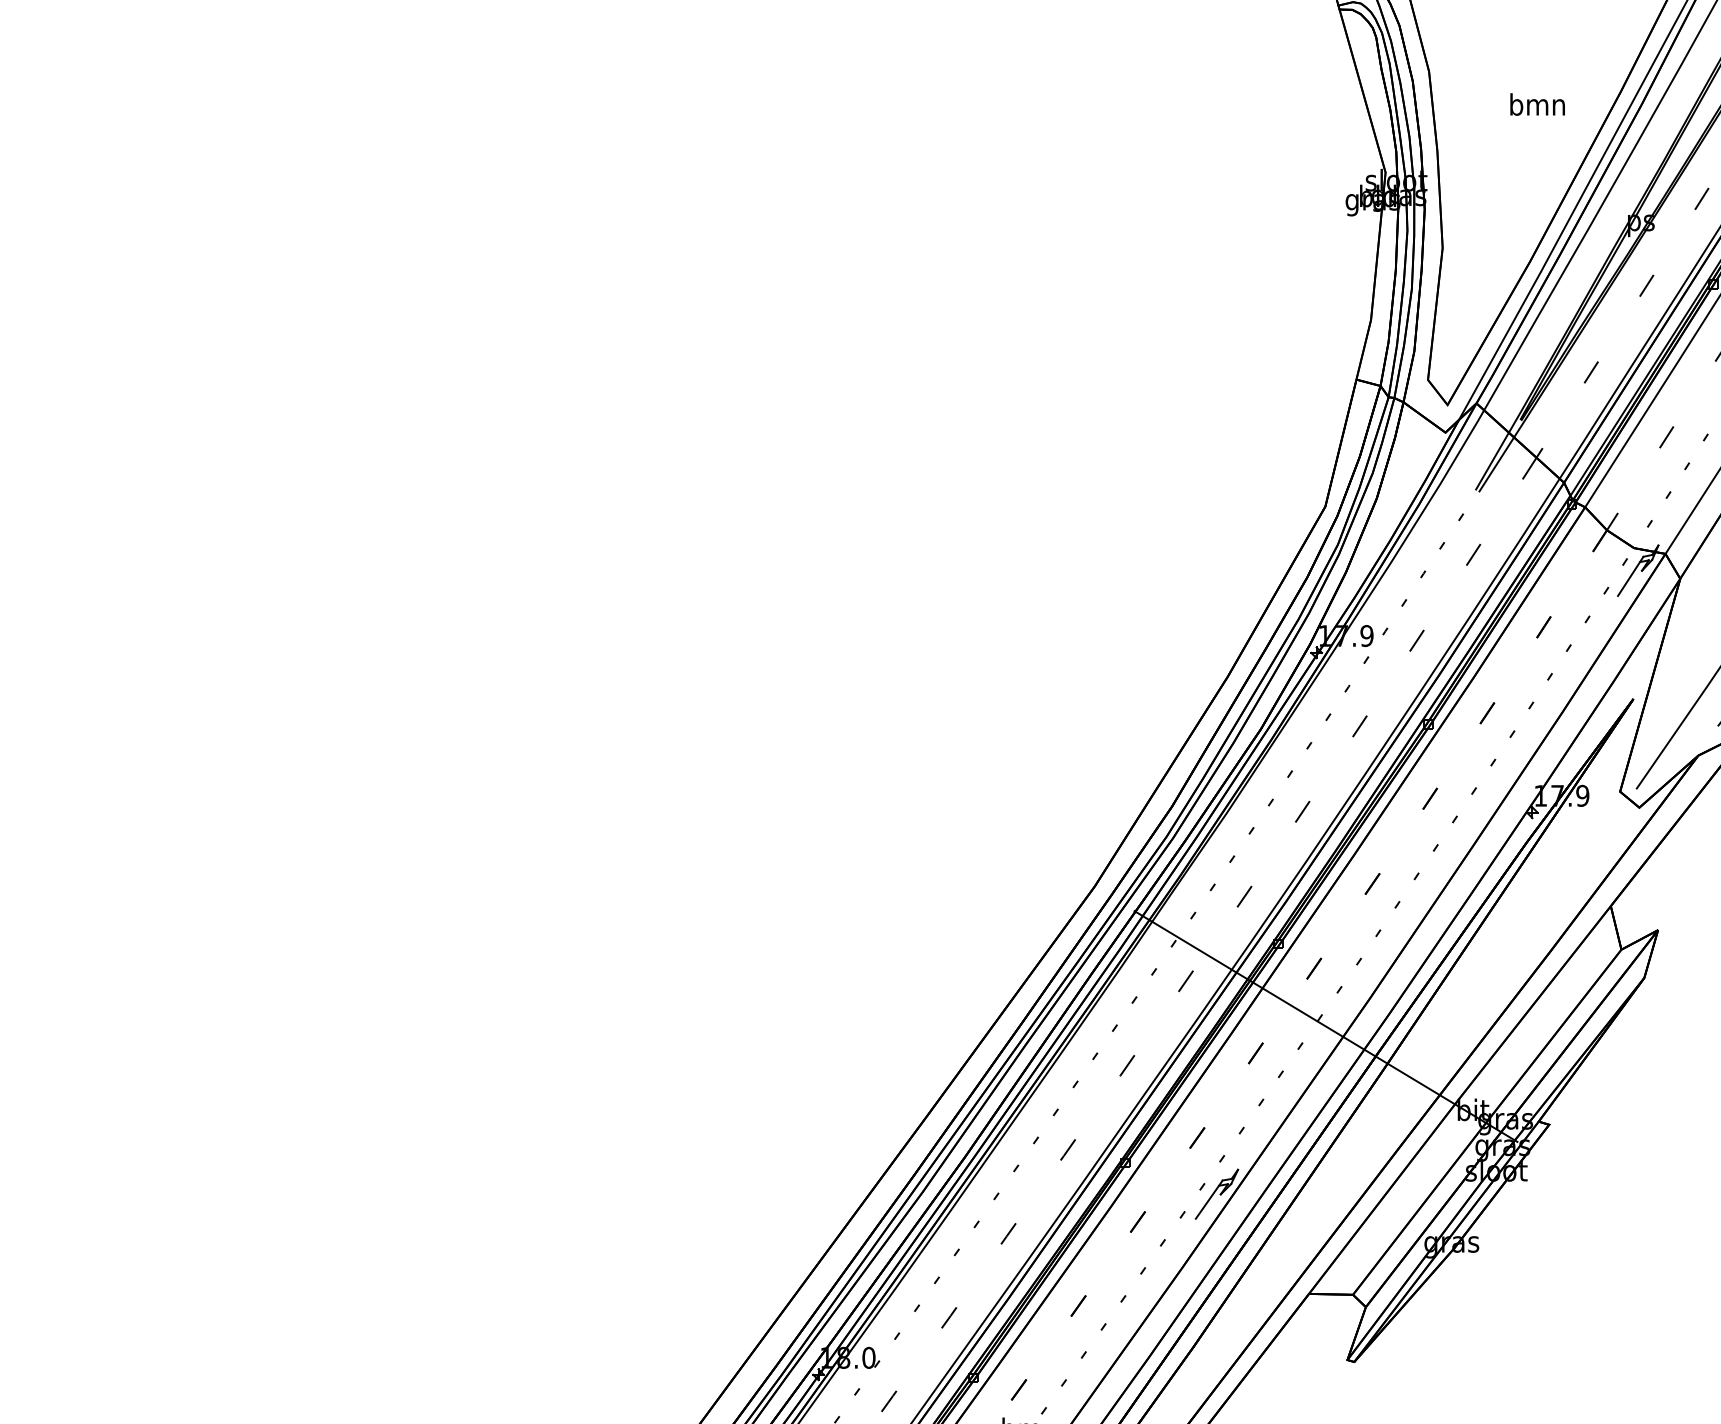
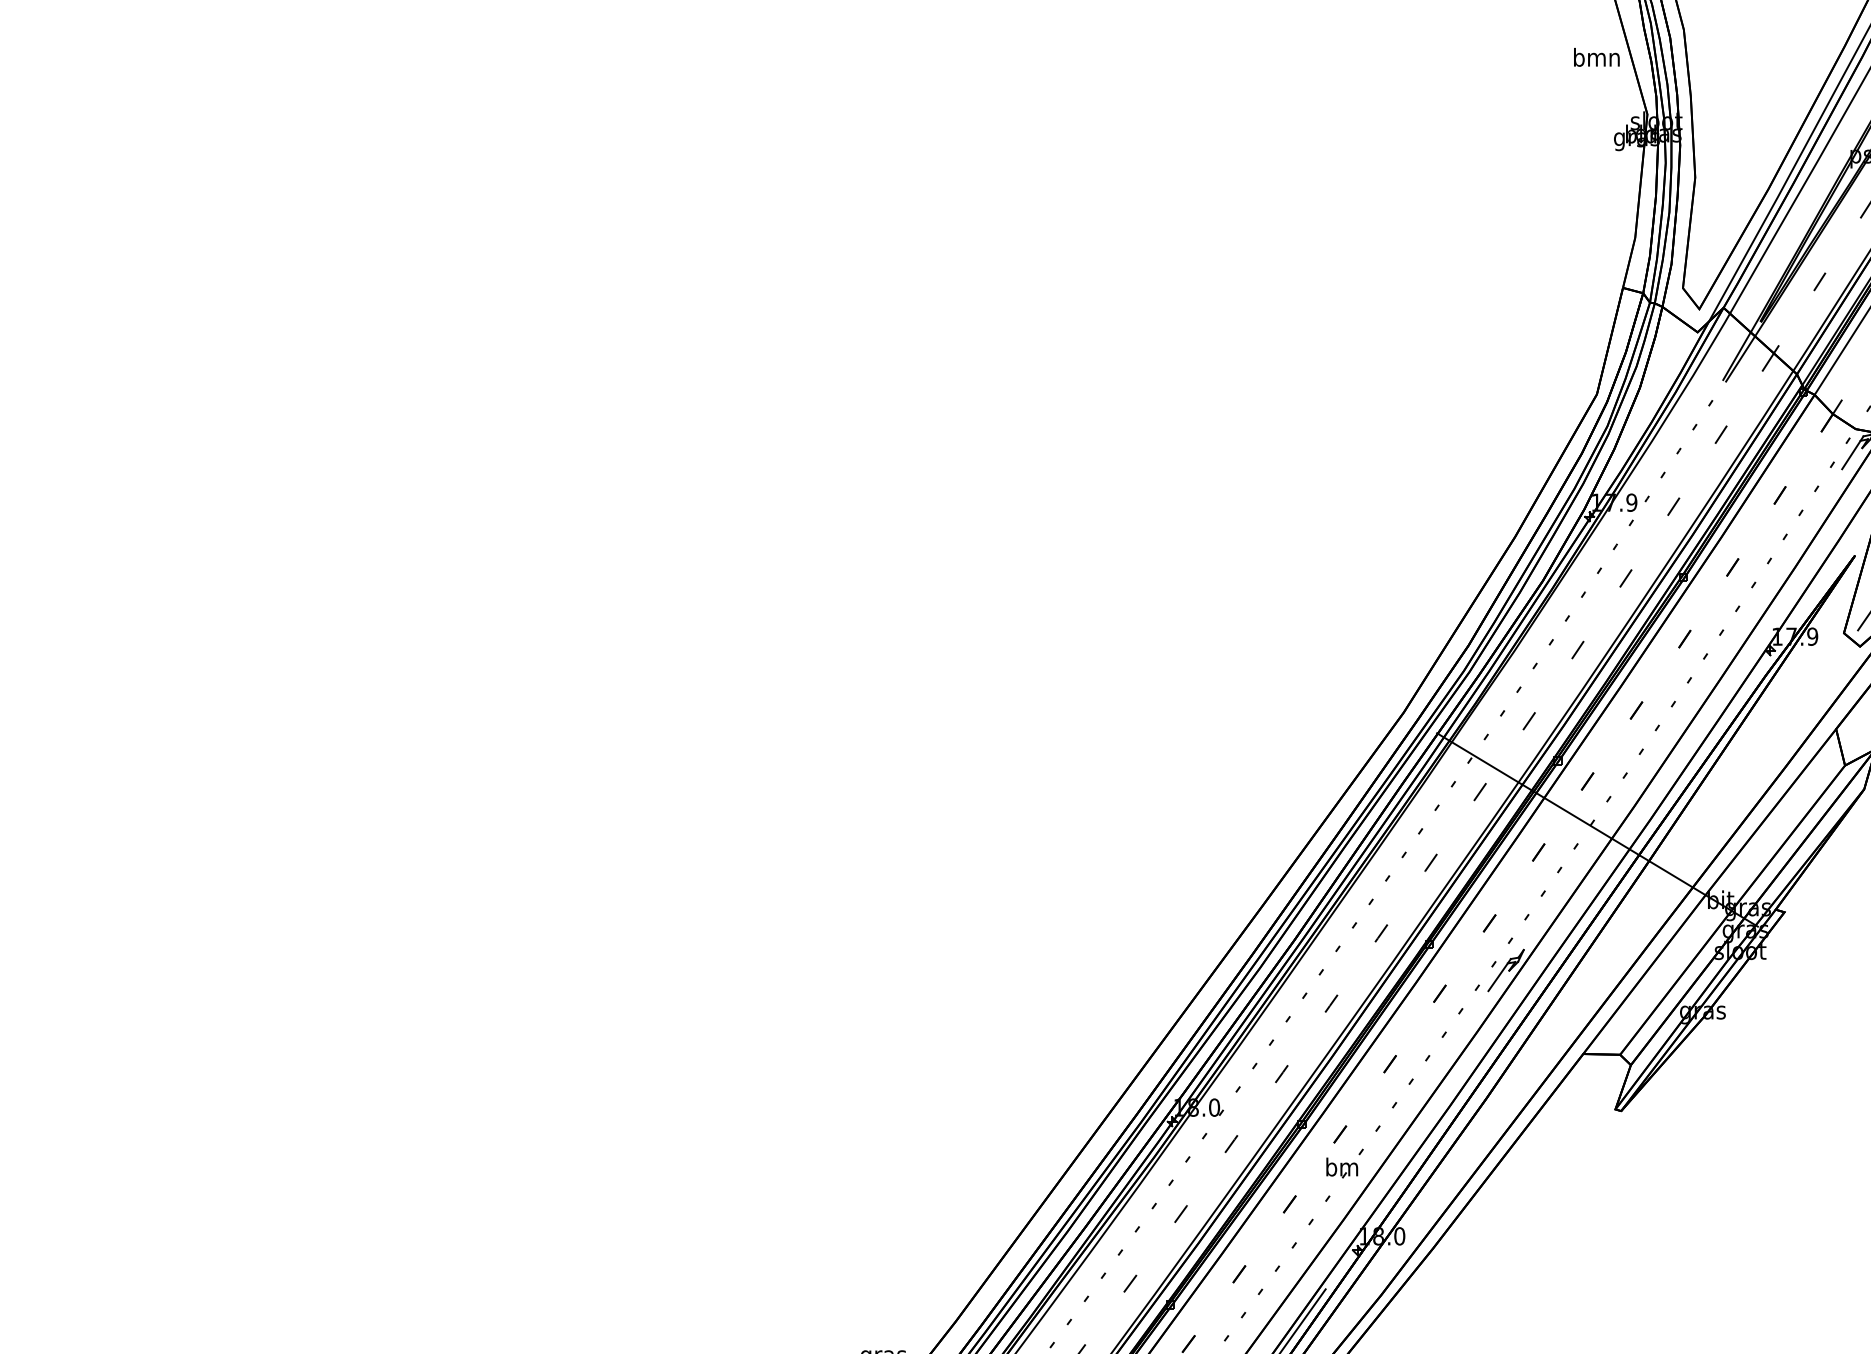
text: (1537, 104) -> (1596, 57), moved

